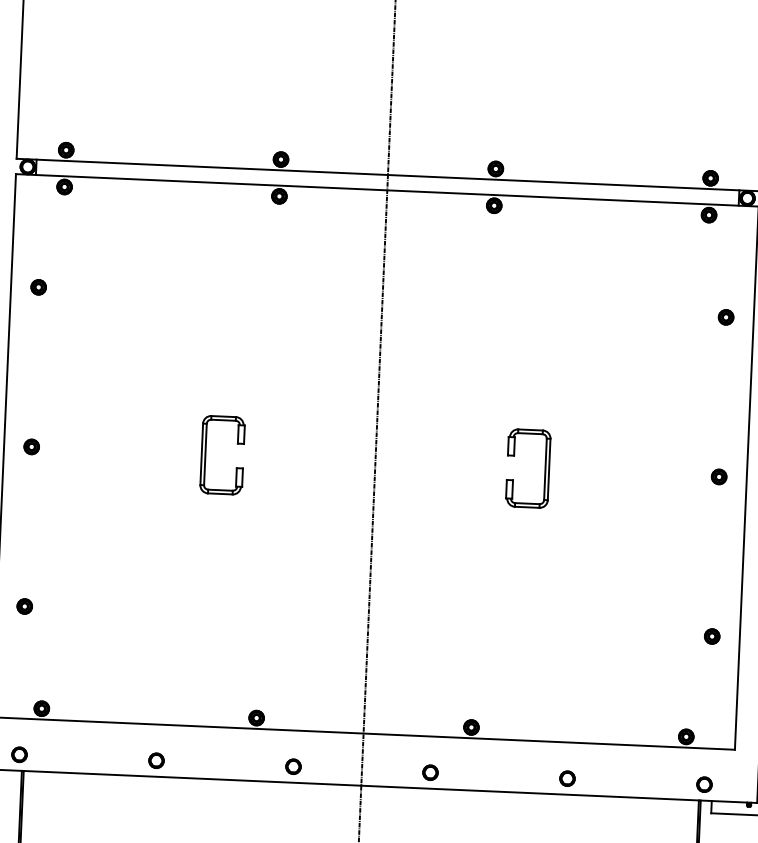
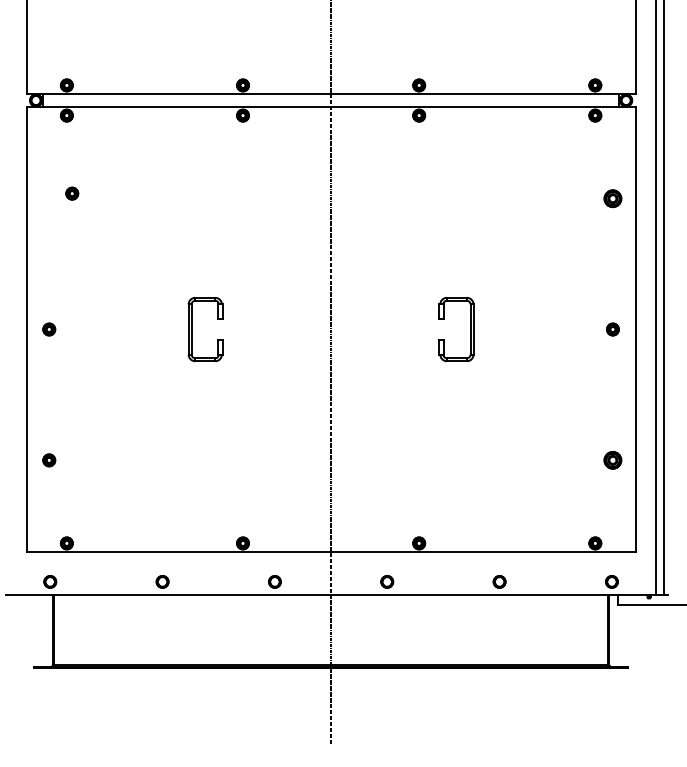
part: (39, 287) -> (72, 193), moved
part: (725, 317) -> (612, 198), size x1.4
part: (711, 636) -> (612, 460), size x1.4

